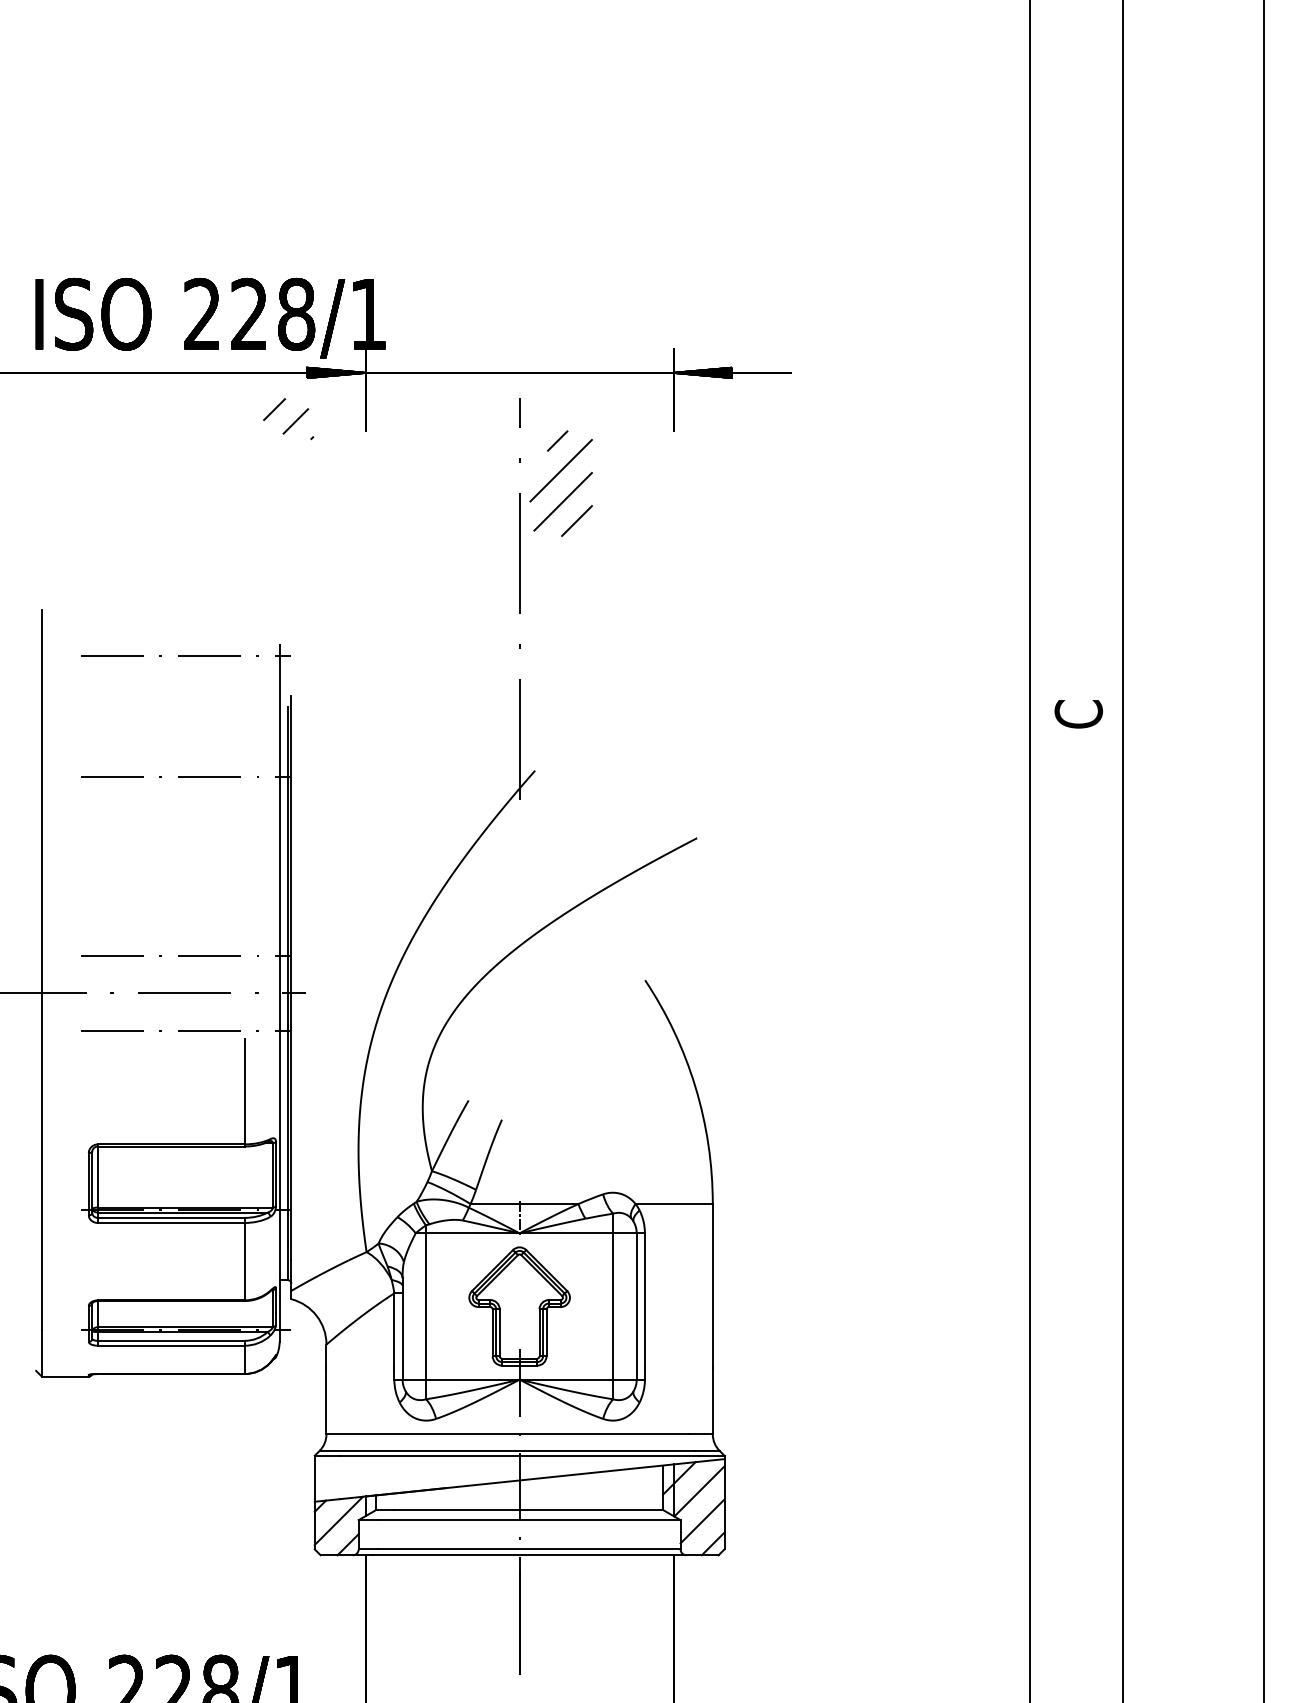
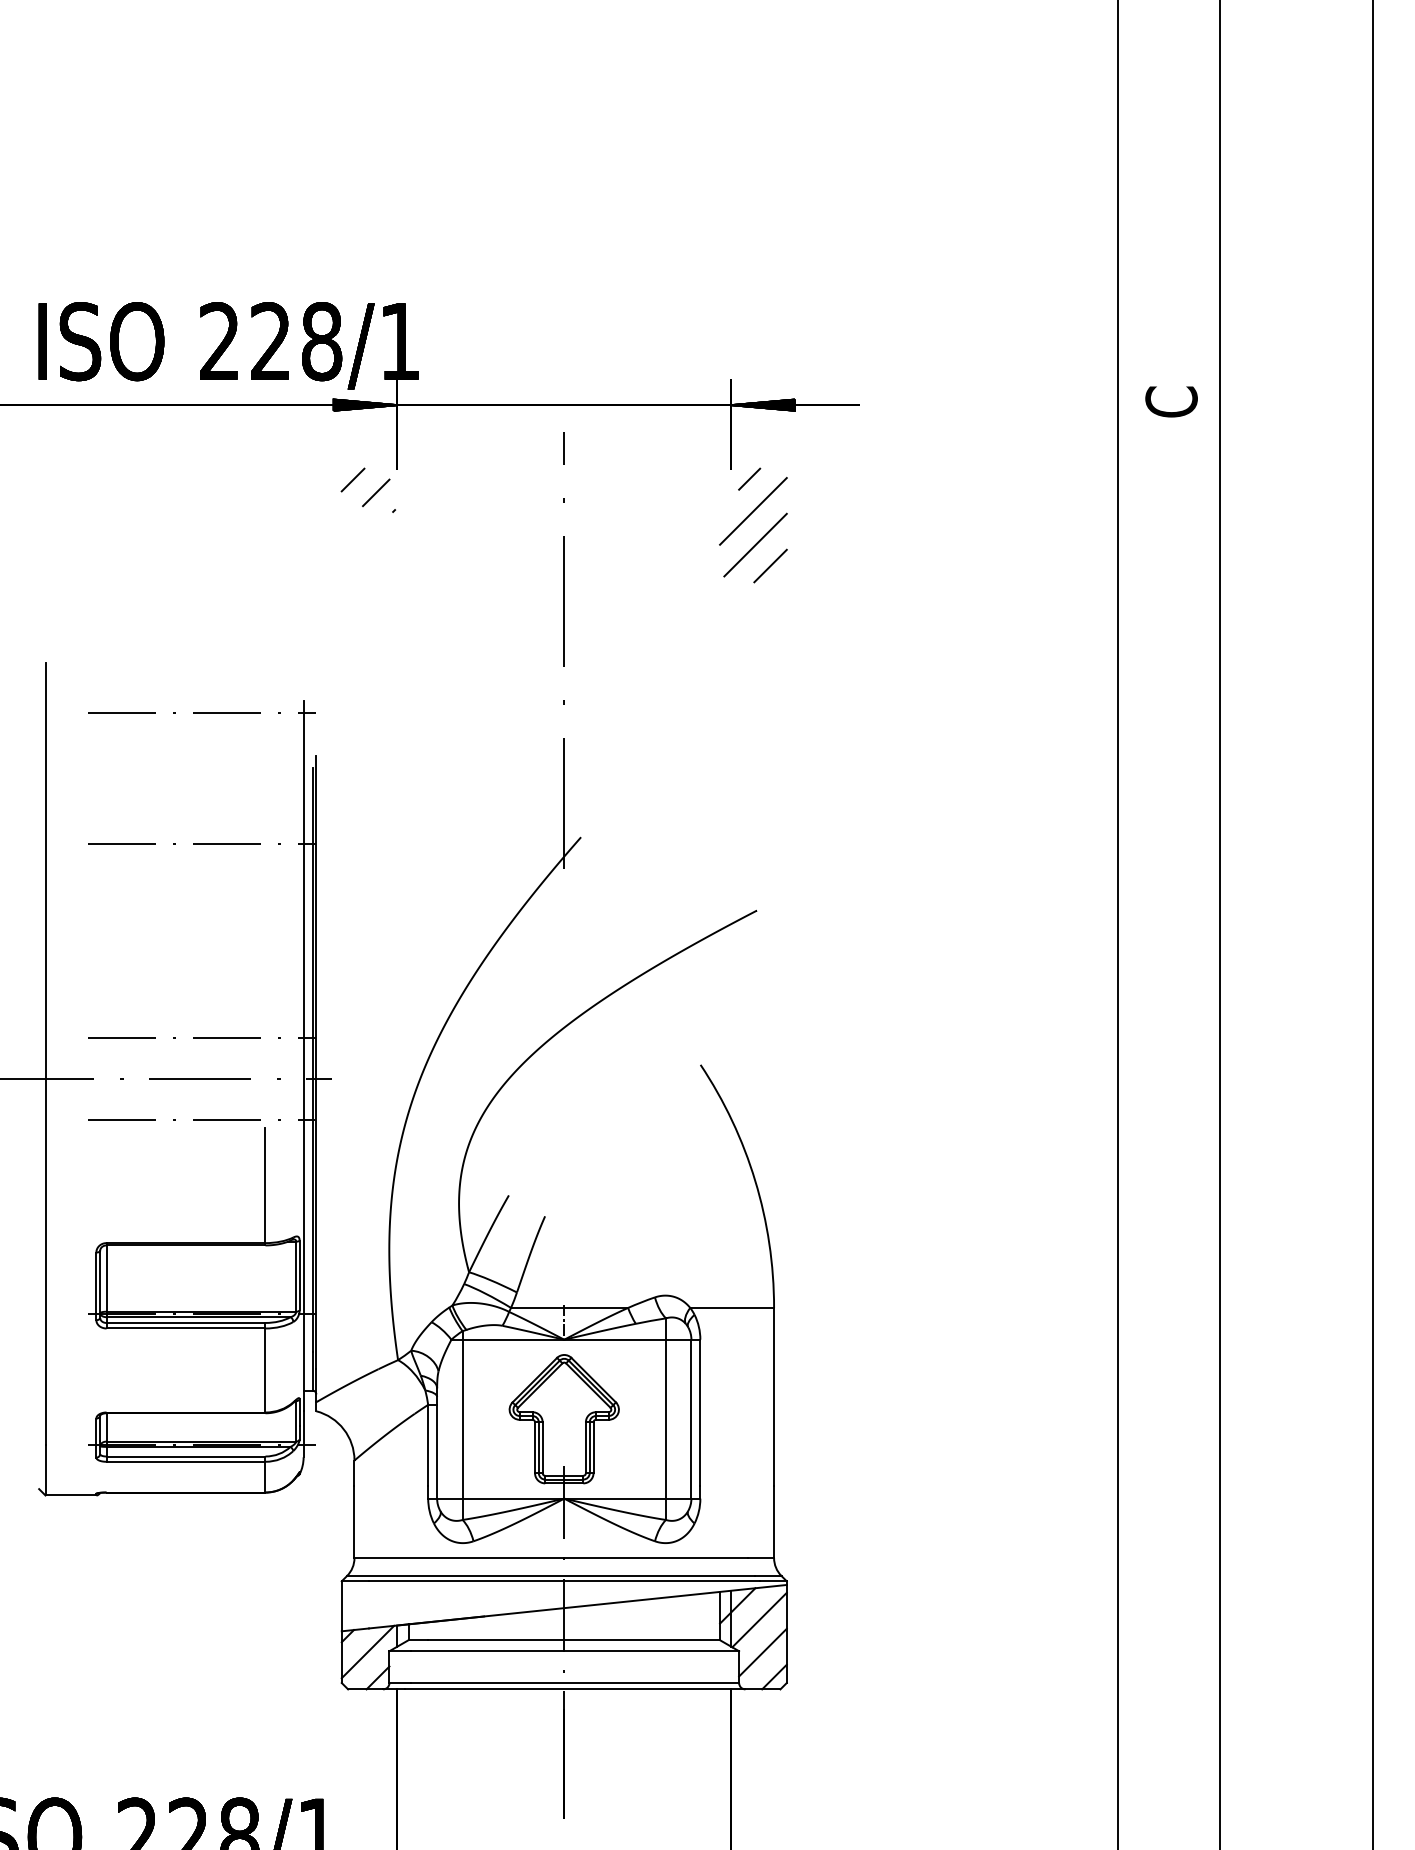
part: (293, 422) -> (373, 494), moved
part: (555, 477) -> (747, 518), moved
text: (1078, 713) -> (1171, 401), moved

